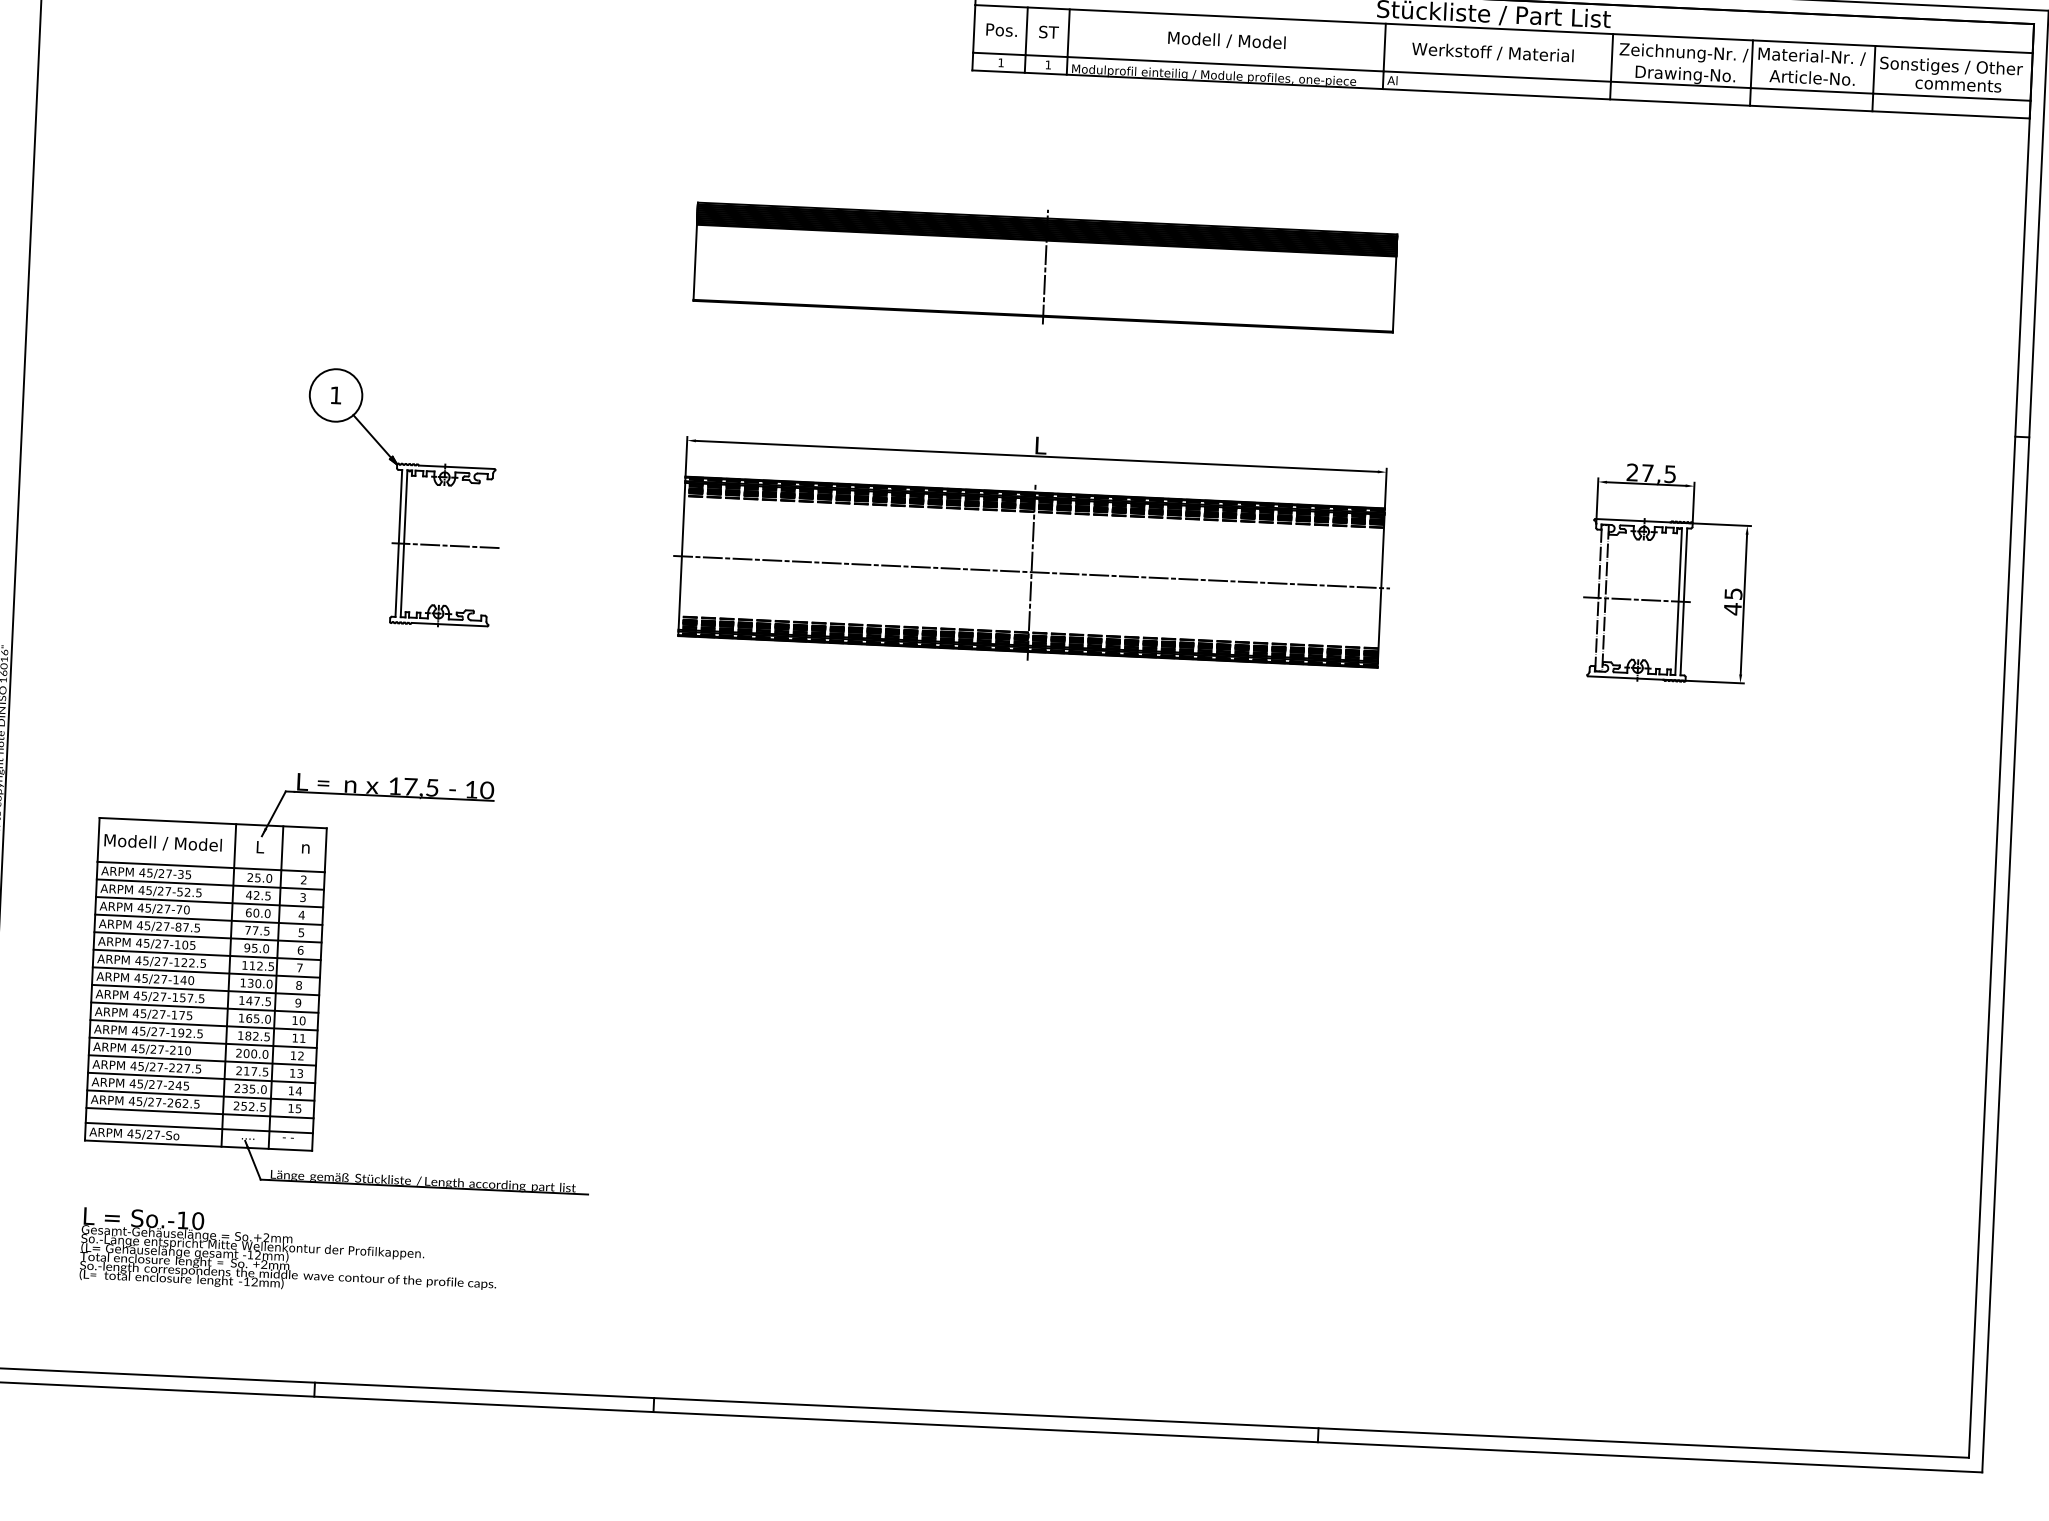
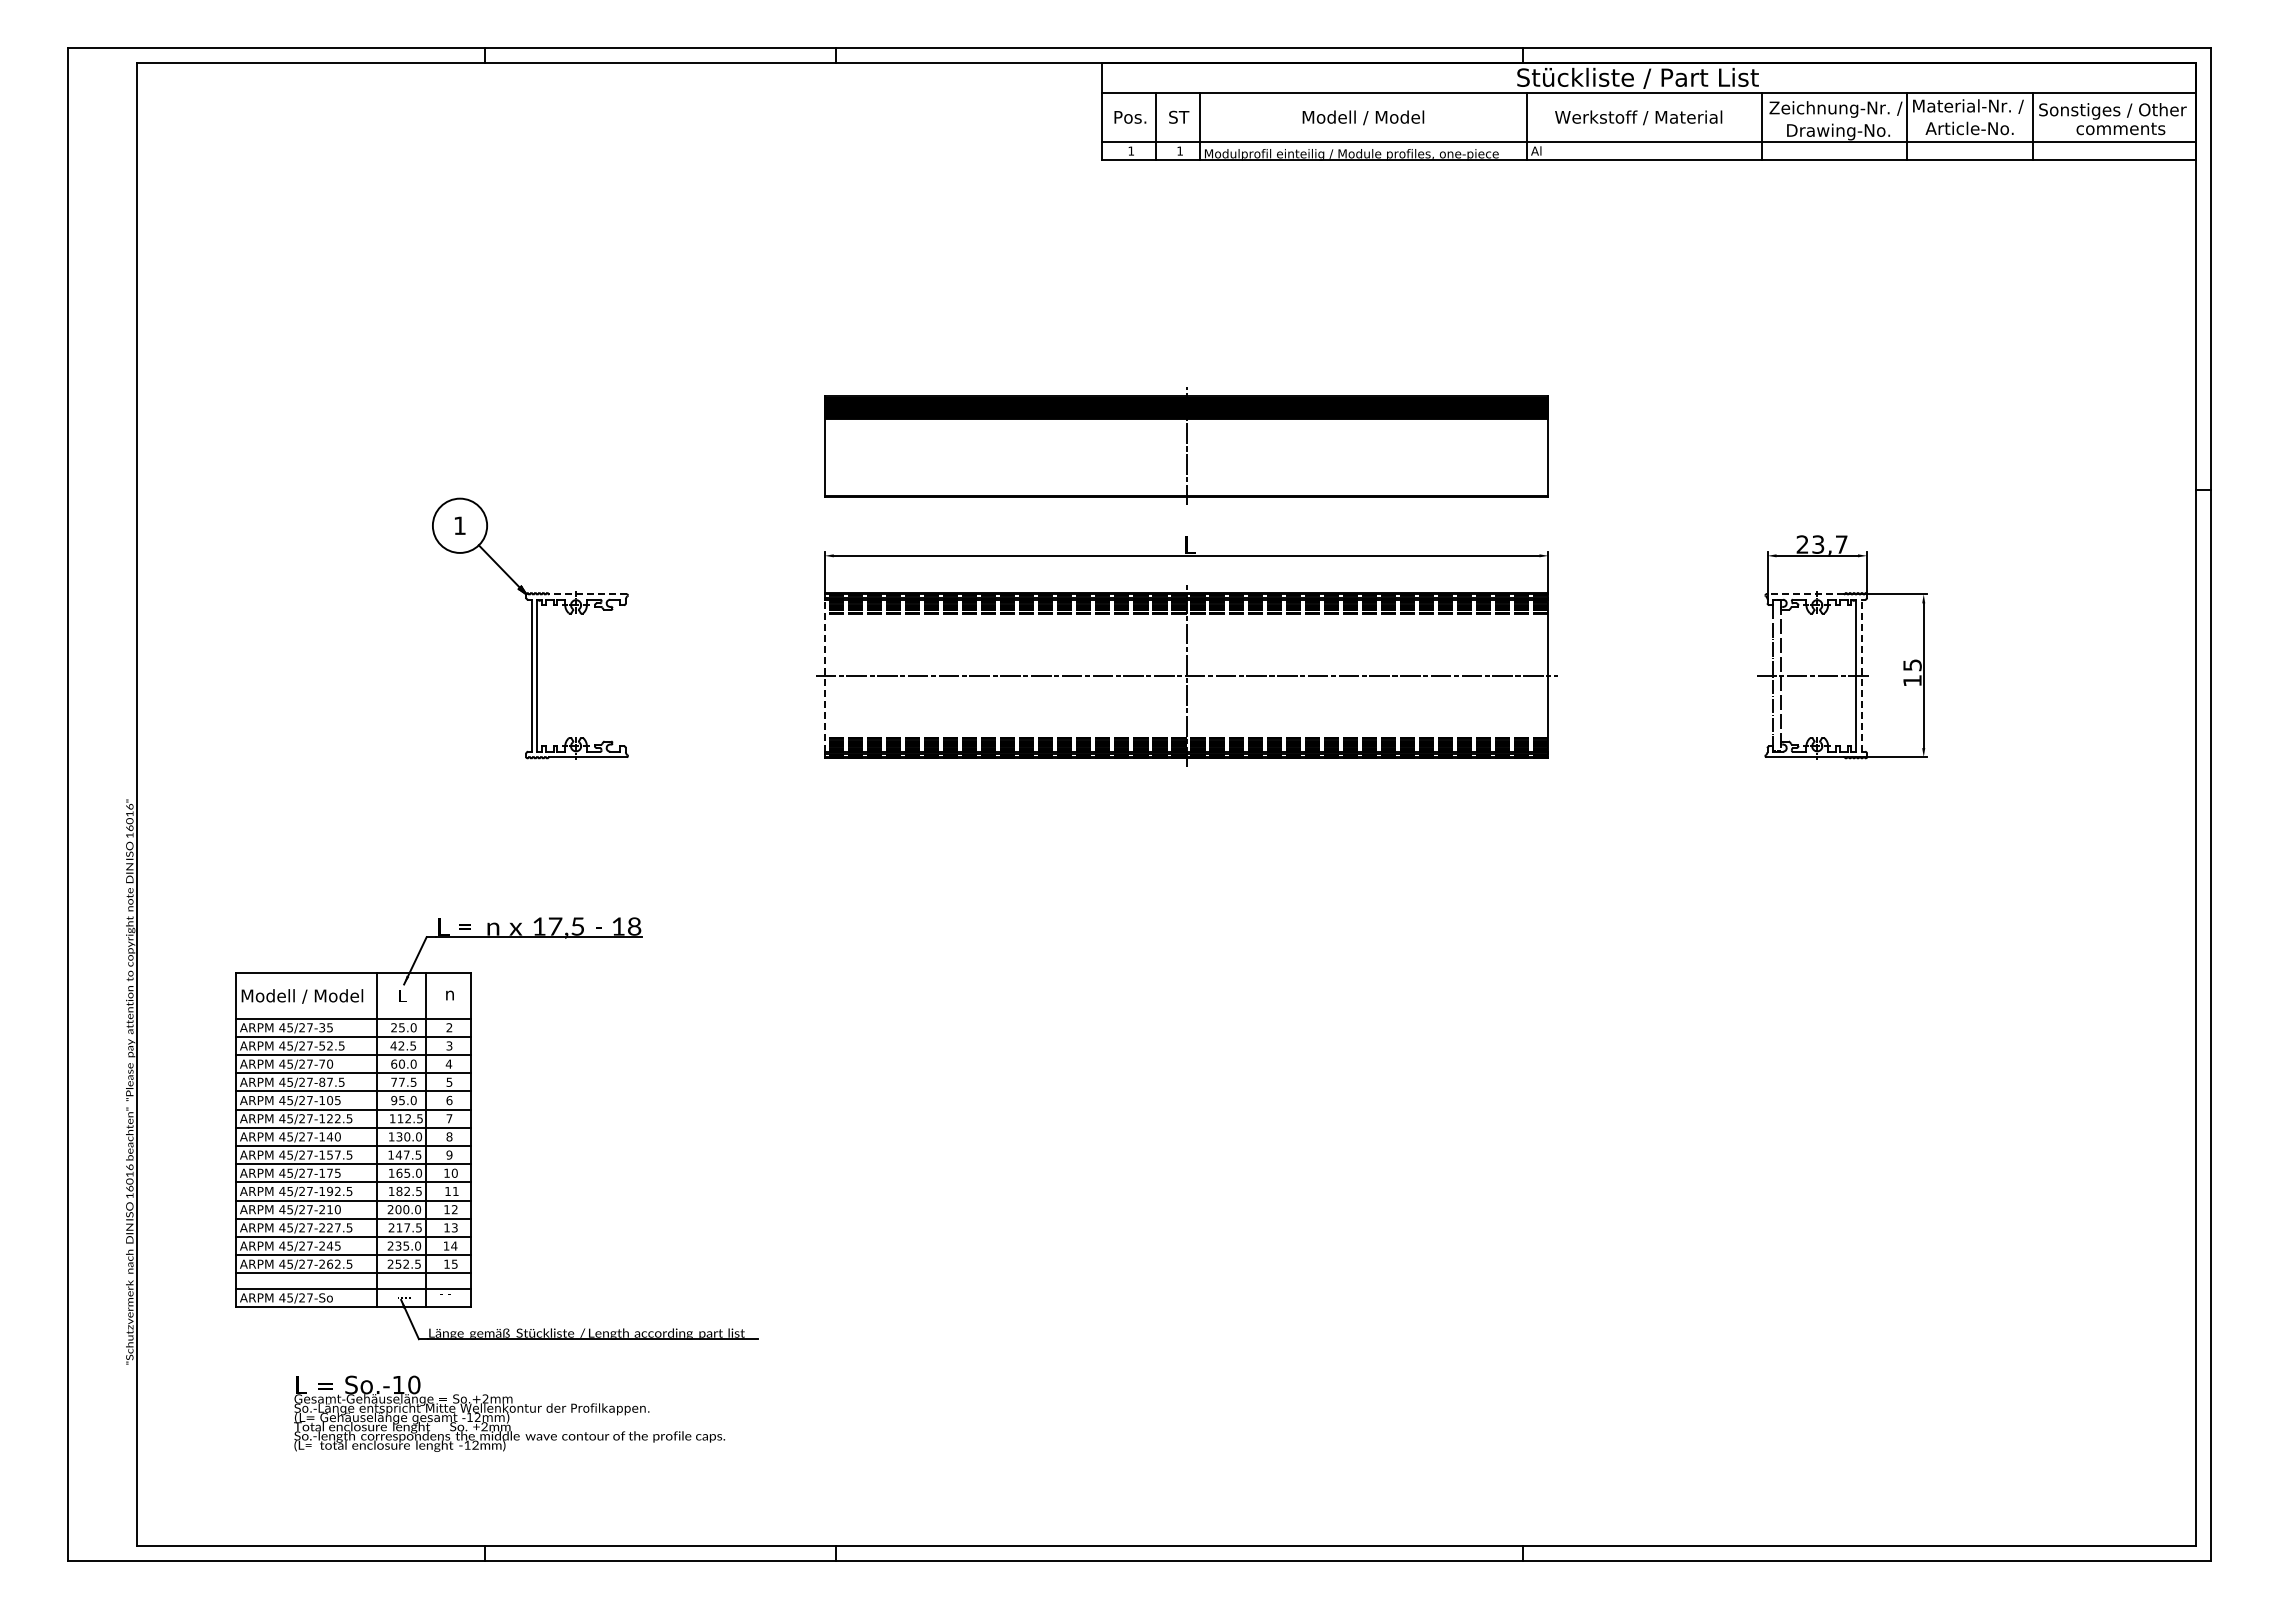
part: (1045, 266) -> (1186, 445), moved
line: (457, 467) -> (588, 594), solid -> dashed
text: (1658, 473) -> (1829, 544), 27,5 -> 23,7
line: (1633, 520) -> (1805, 594), solid -> dashed
line: (444, 545) -> (579, 675), removed
line: (681, 556) -> (824, 675), solid -> dashed
line: (1683, 601) -> (1861, 675), solid -> dashed
text: (1732, 608) -> (1912, 680), 45 -> 15
text: (487, 790) -> (634, 926), 10 -> 18
text: (288, 1252) -> (509, 1413), moved

